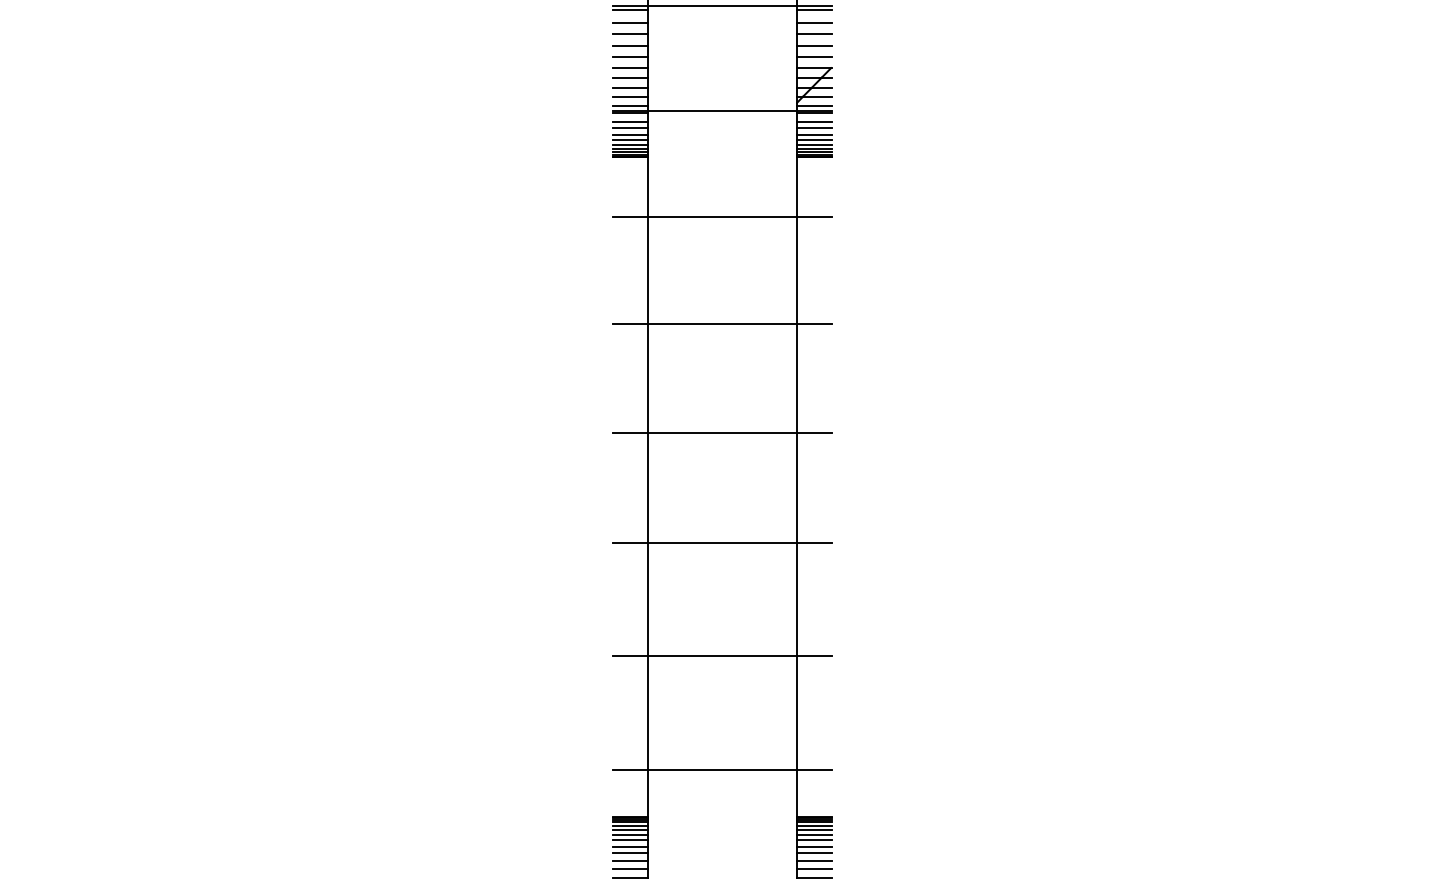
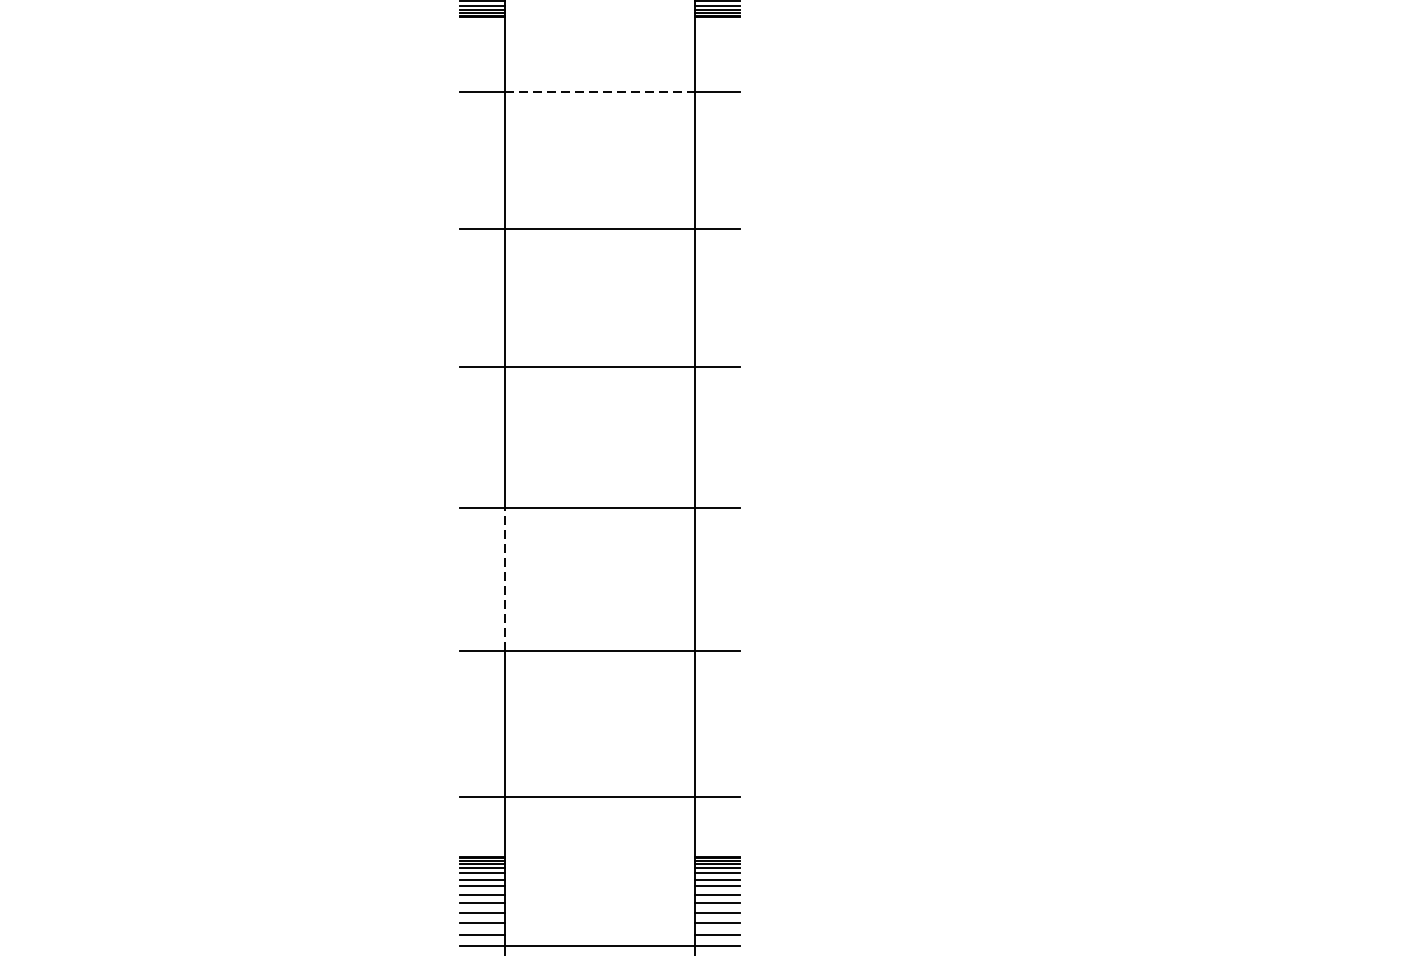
line: (722, 216) -> (600, 92), solid -> dashed
line: (647, 598) -> (504, 578), solid -> dashed

